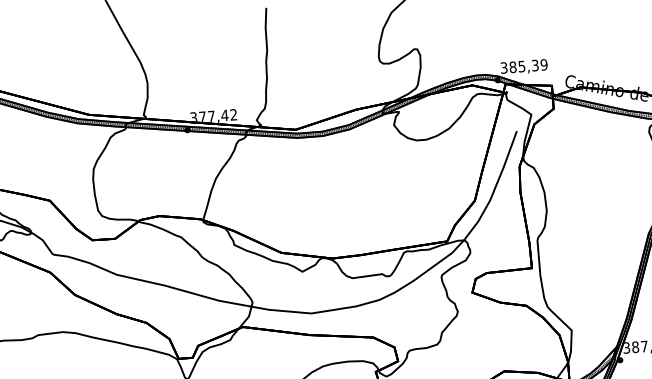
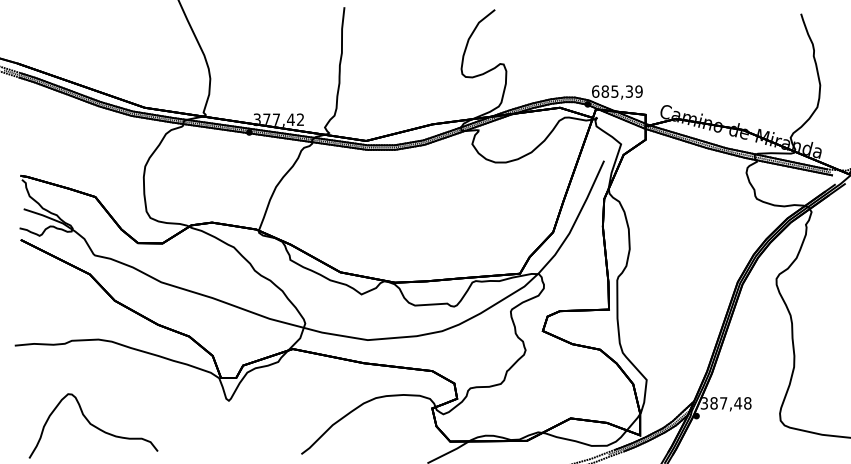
text: (503, 67) -> (595, 91), 385,39 -> 685,39

